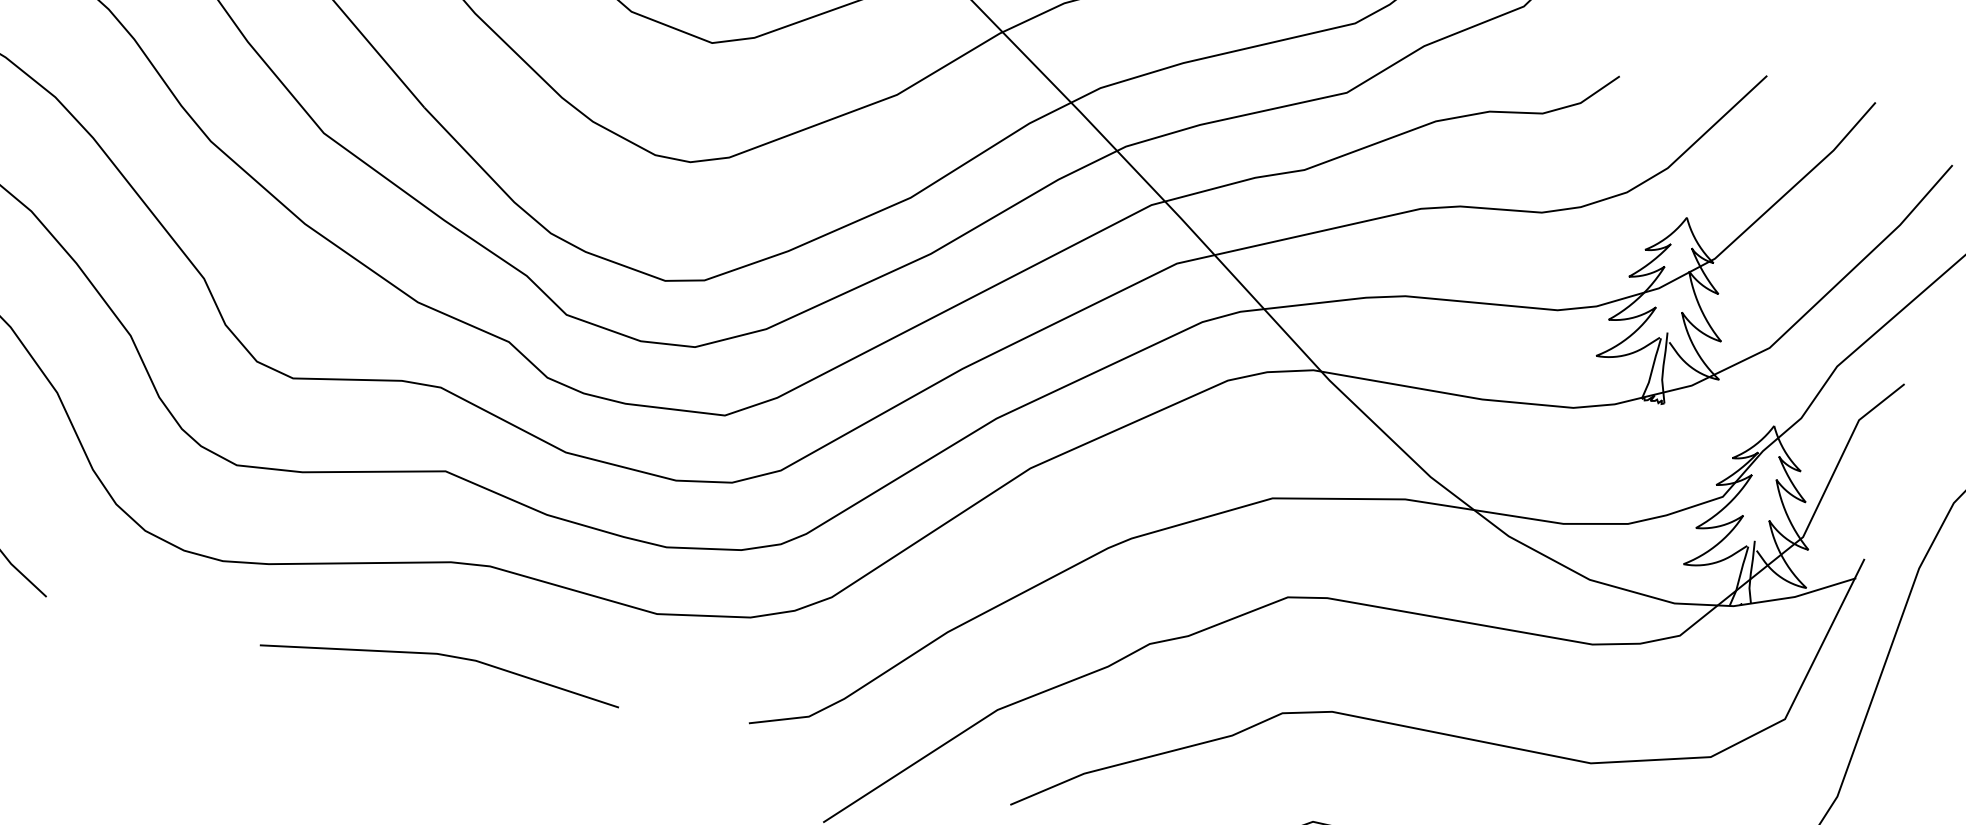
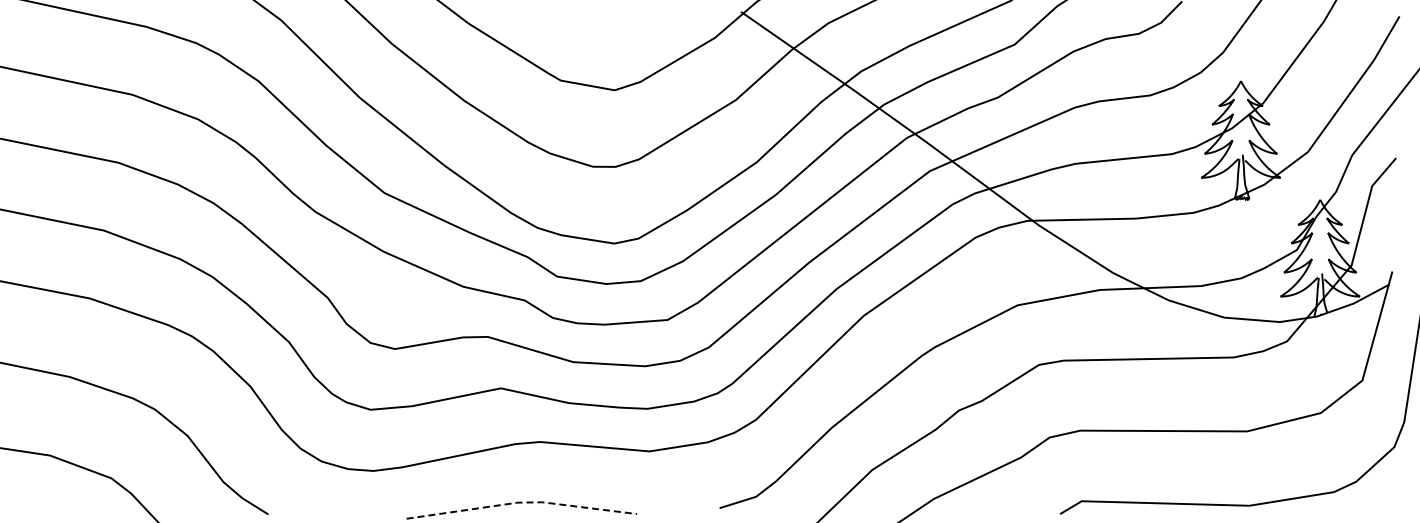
line: (443, 654) -> (521, 502), solid -> dashed

